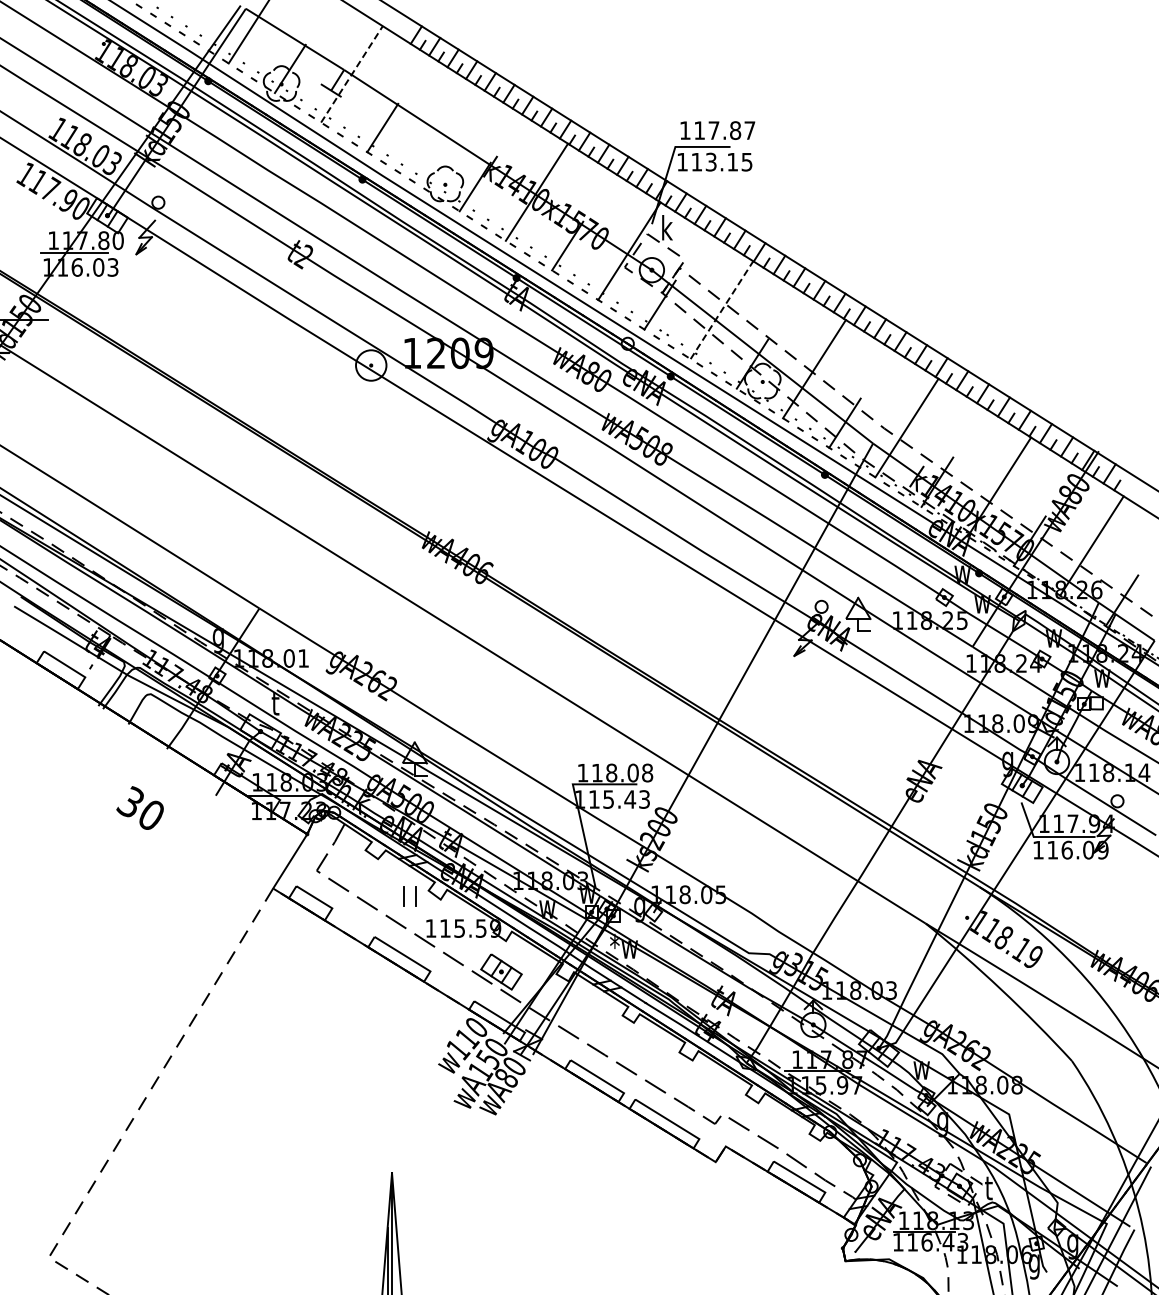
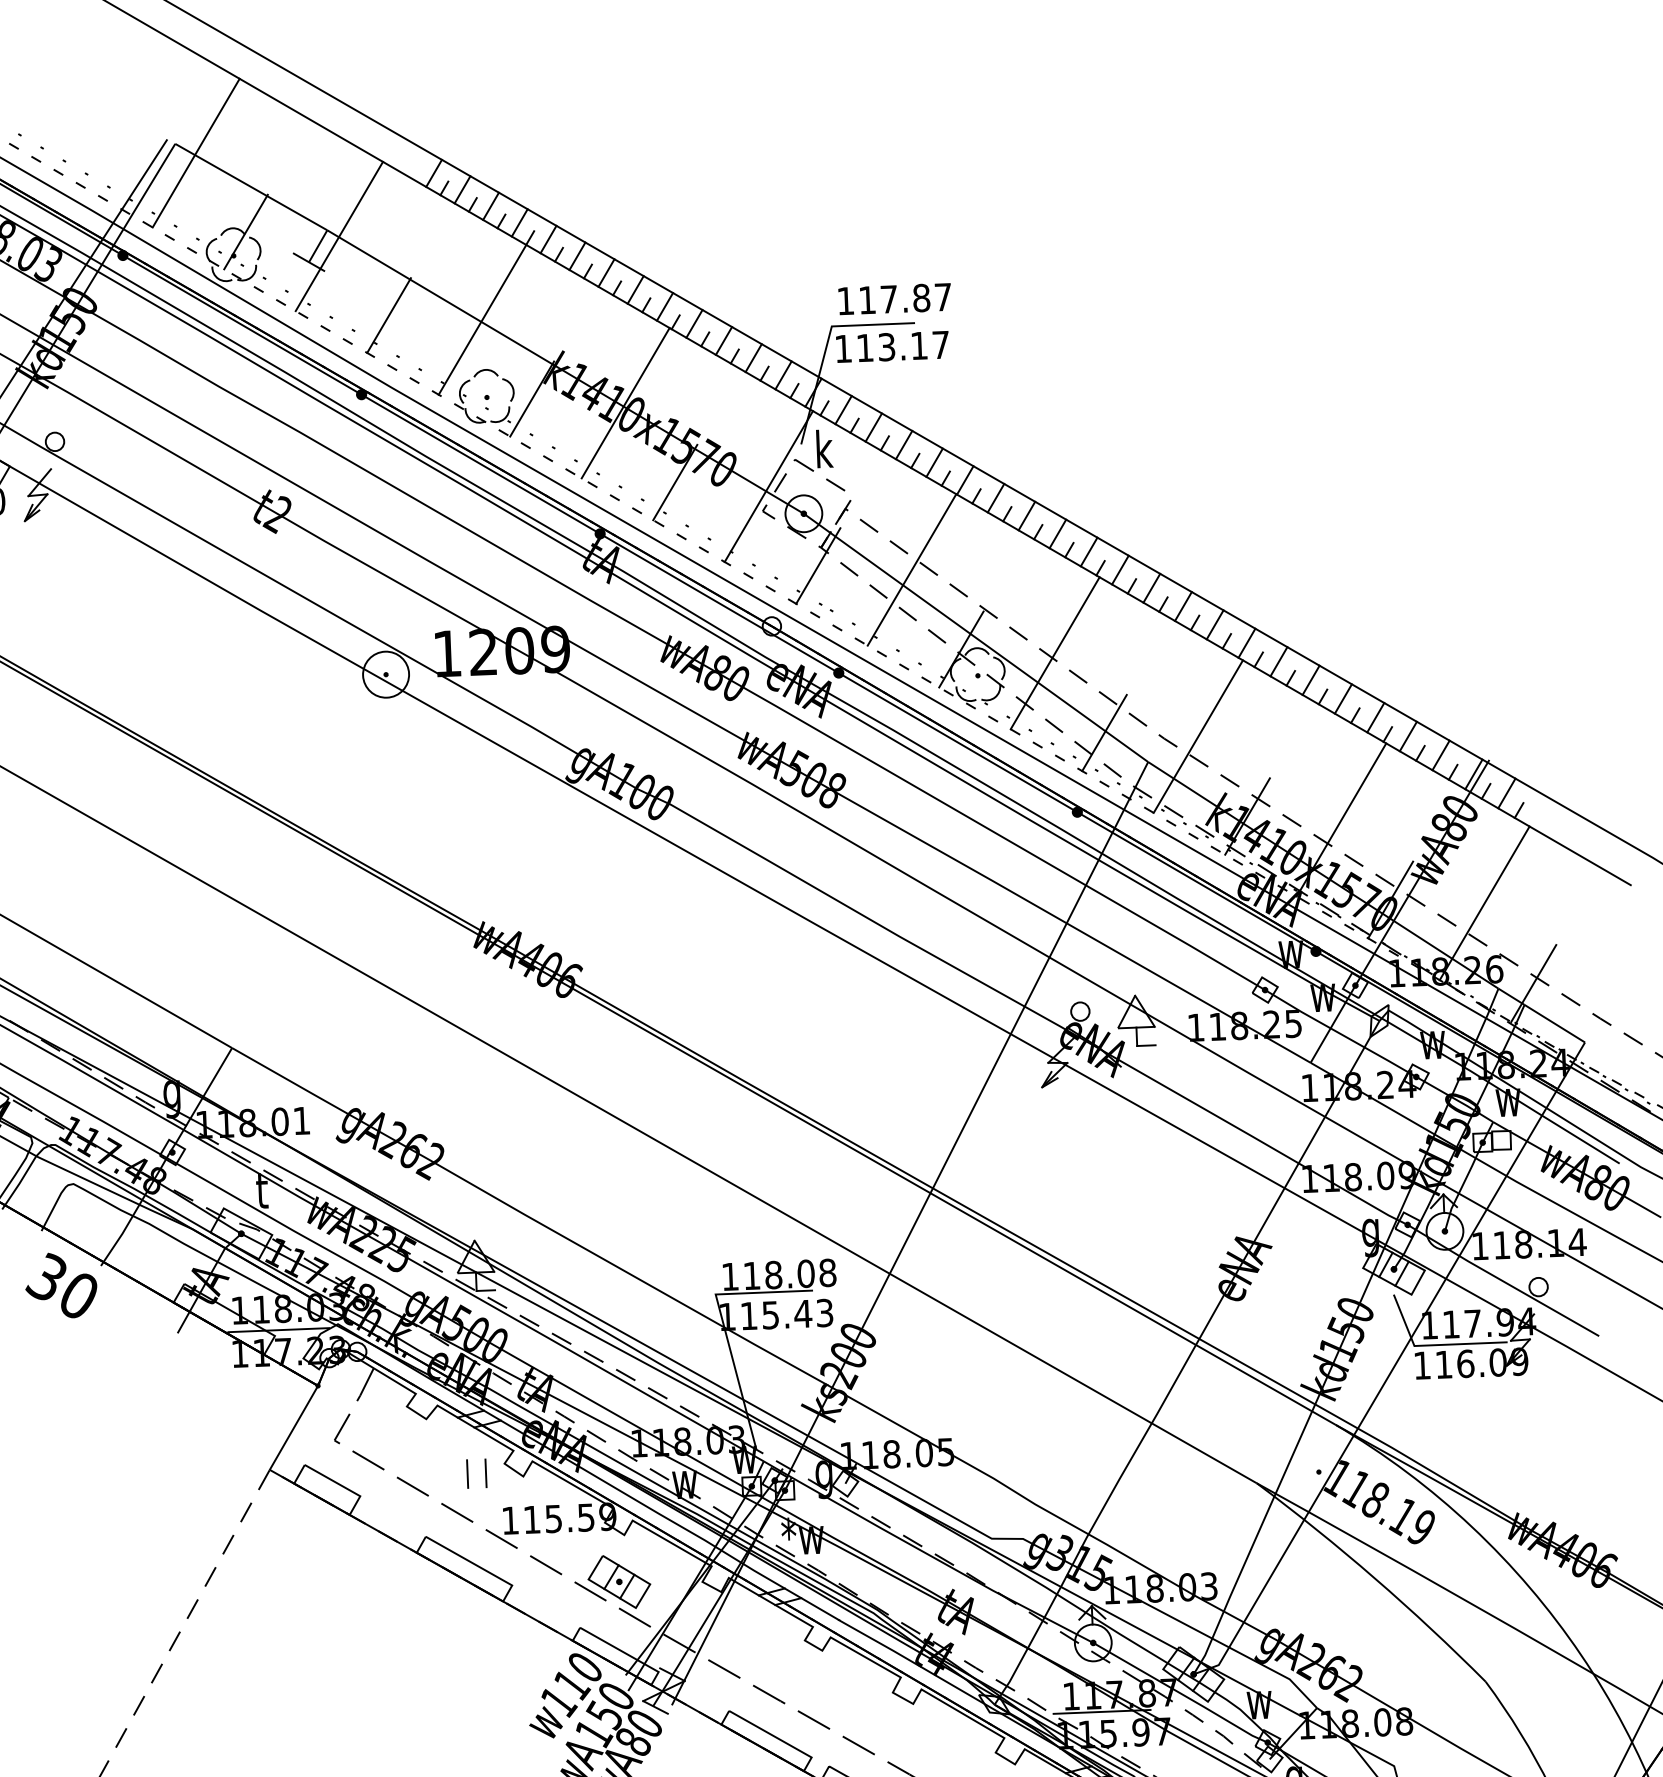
line: (352, 73) -> (340, 235), dashed -> solid
line: (444, 132) -> (482, 318), added
text: (746, 162) -> (940, 345), 113.15 -> 113.17
line: (722, 309) -> (912, 568), dashed -> solid
text: (139, 807) -> (60, 1284), moved

